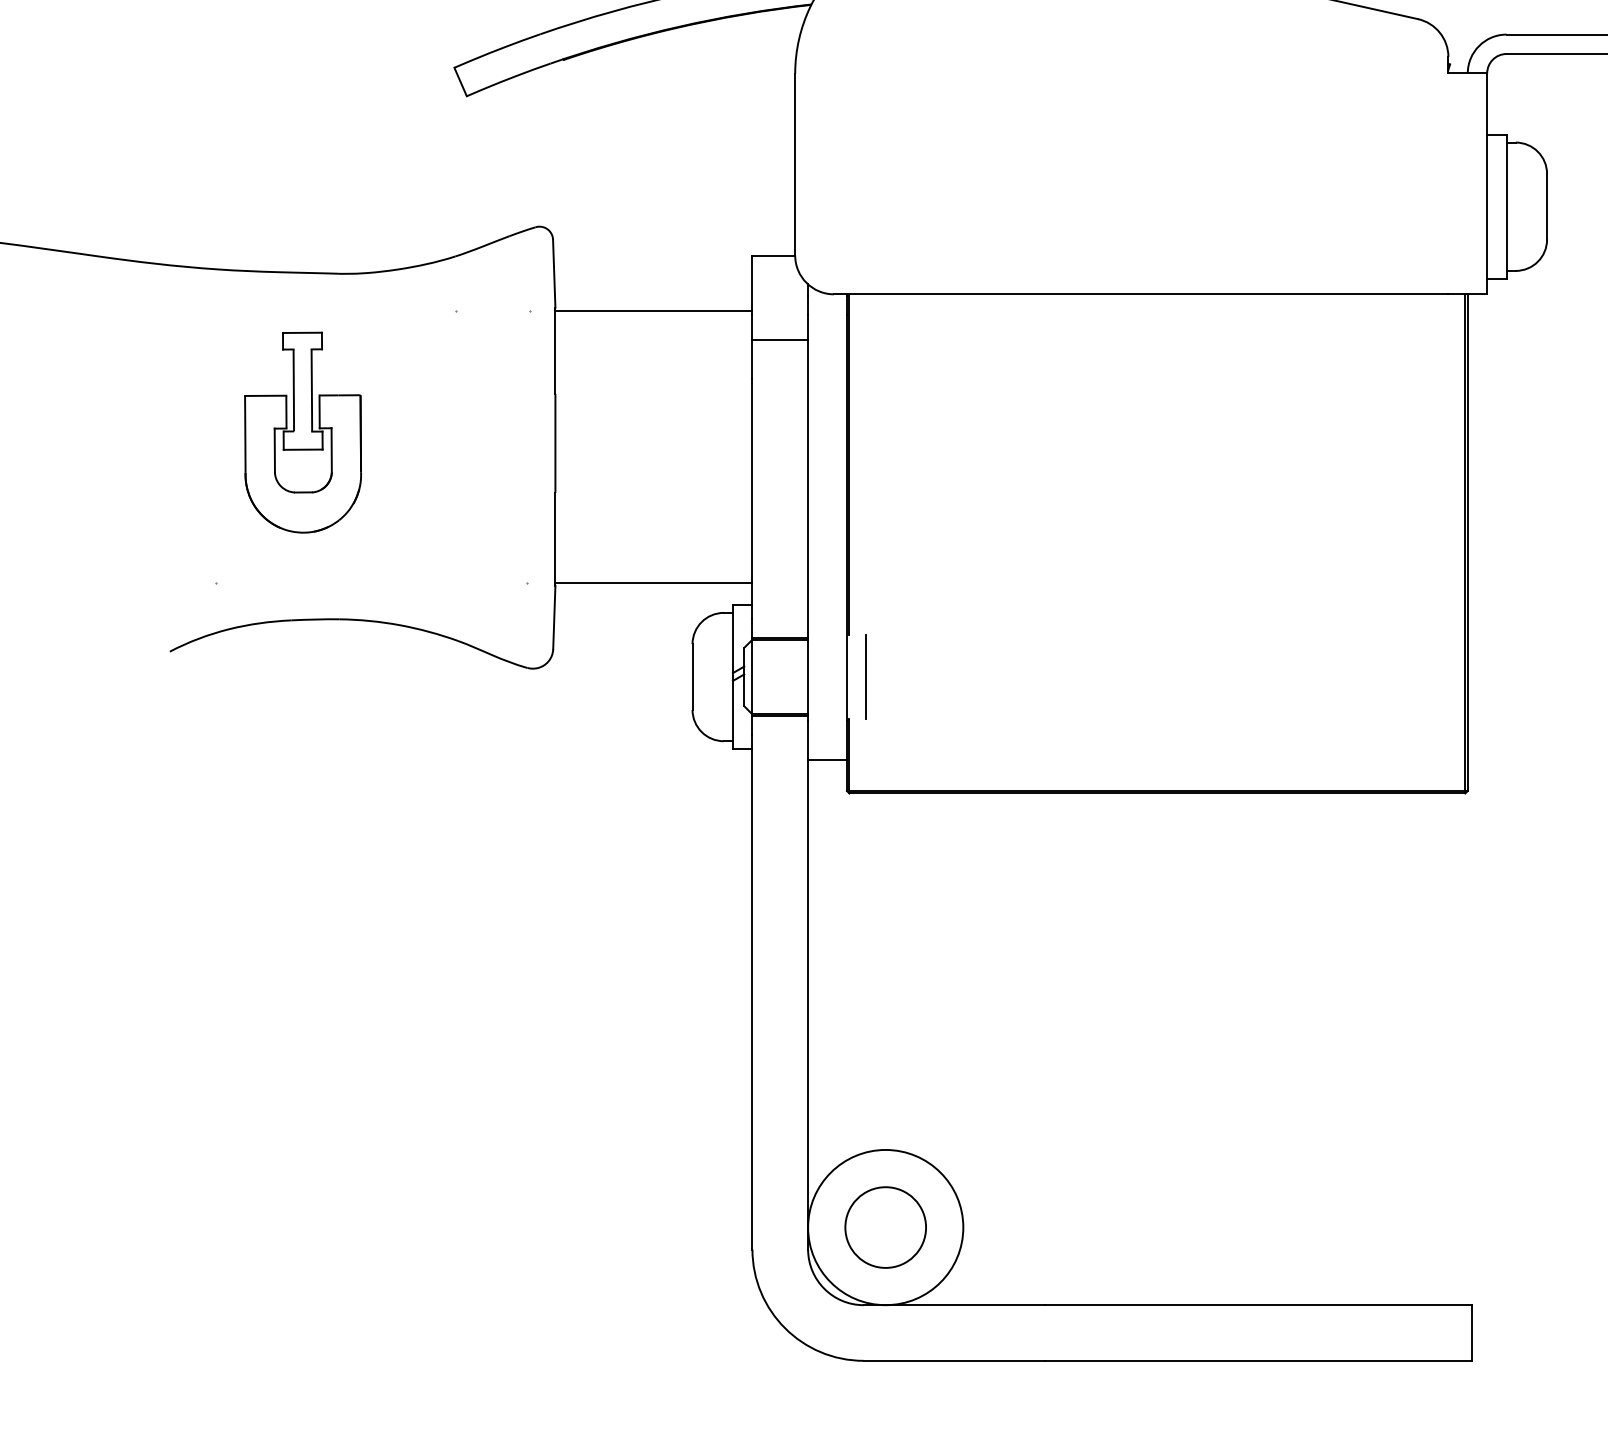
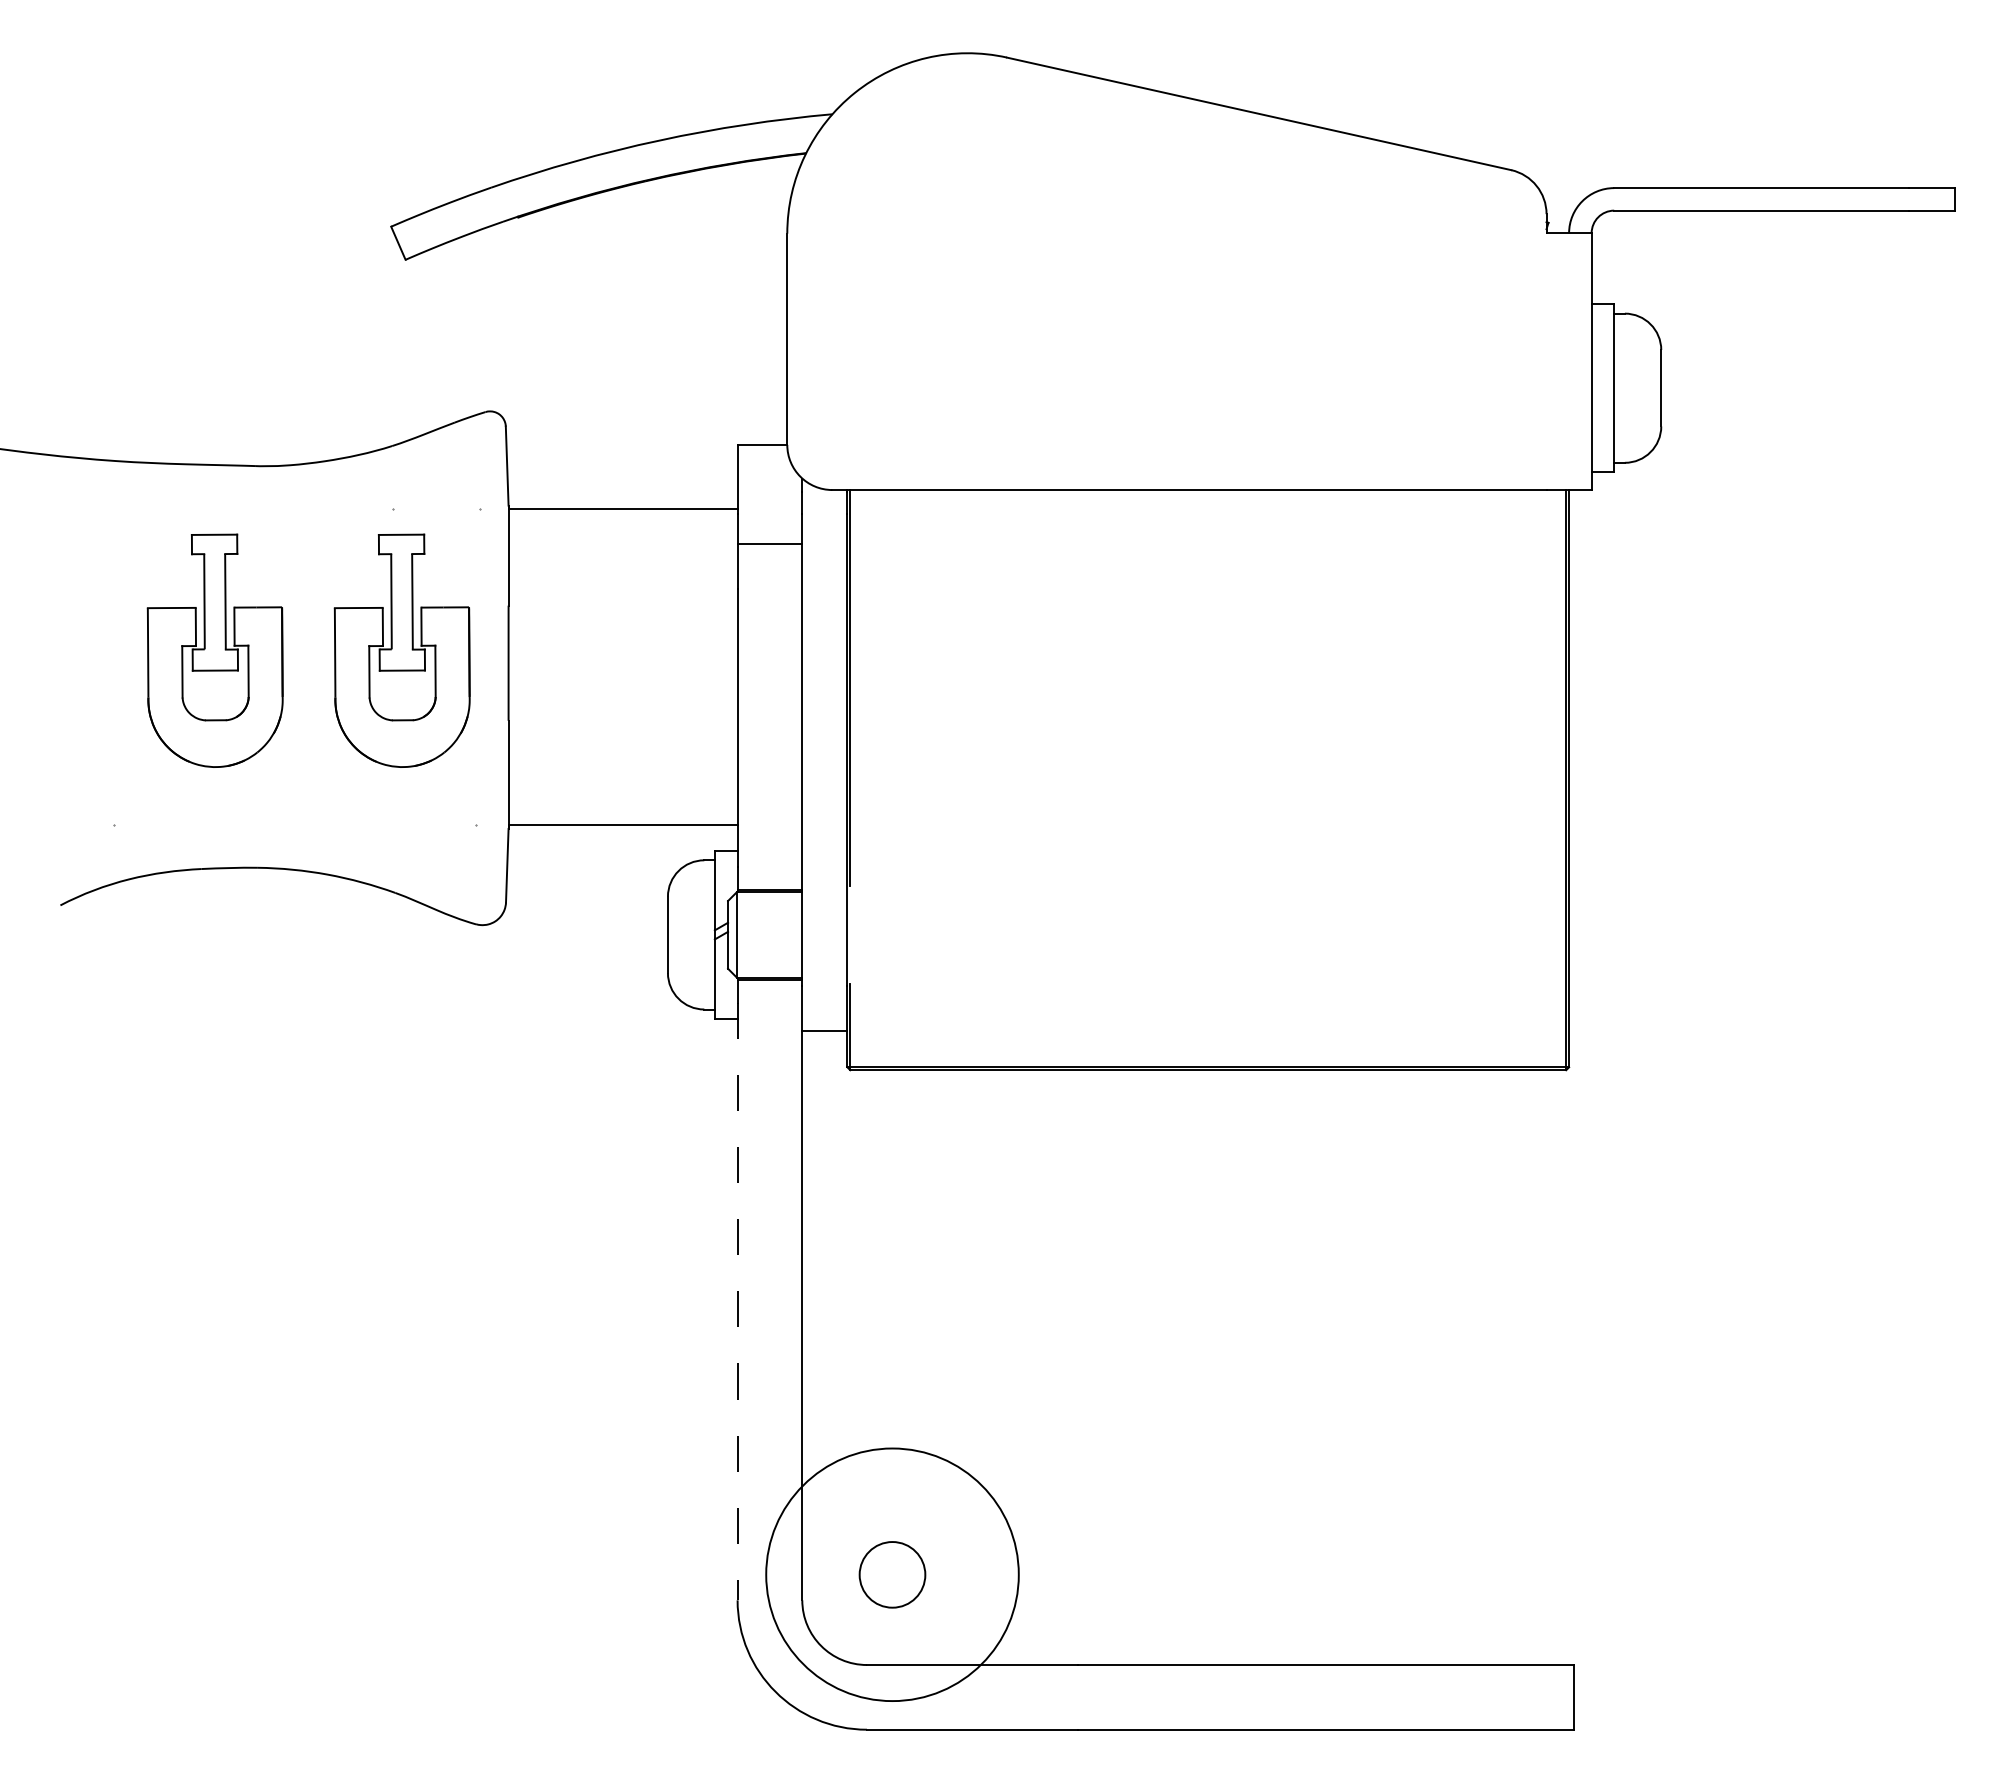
part: (463, 432) -> (401, 650), added
line: (865, 676) -> (869, 934), removed
line: (752, 992) -> (737, 1301), solid -> dashed
circle: (885, 1227) -> (892, 1574), size x0.7
circle: (885, 1227) -> (892, 1574), size x1.4

